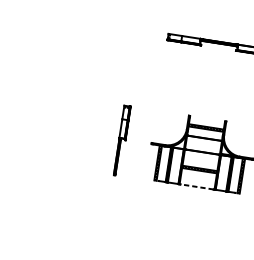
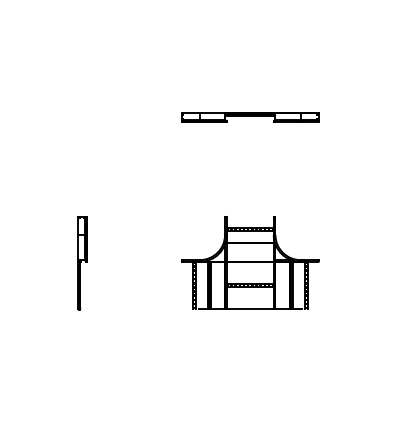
part: (122, 141) -> (82, 263), moved
line: (196, 186) -> (249, 308), dashed -> solid

